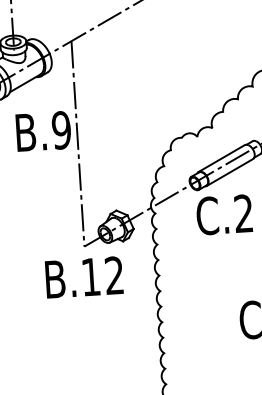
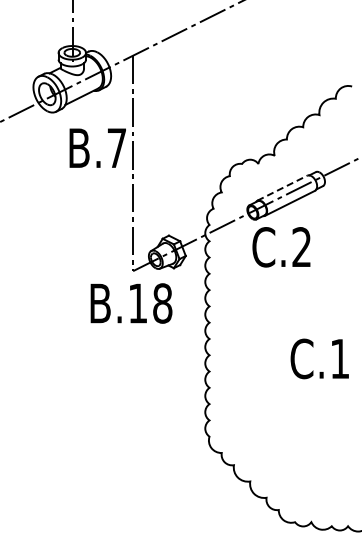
text: (61, 130) -> (116, 148), B.9 -> B.7
line: (221, 158) -> (282, 188), solid -> dashed
text: (114, 275) -> (162, 303), B.12 -> B.18

